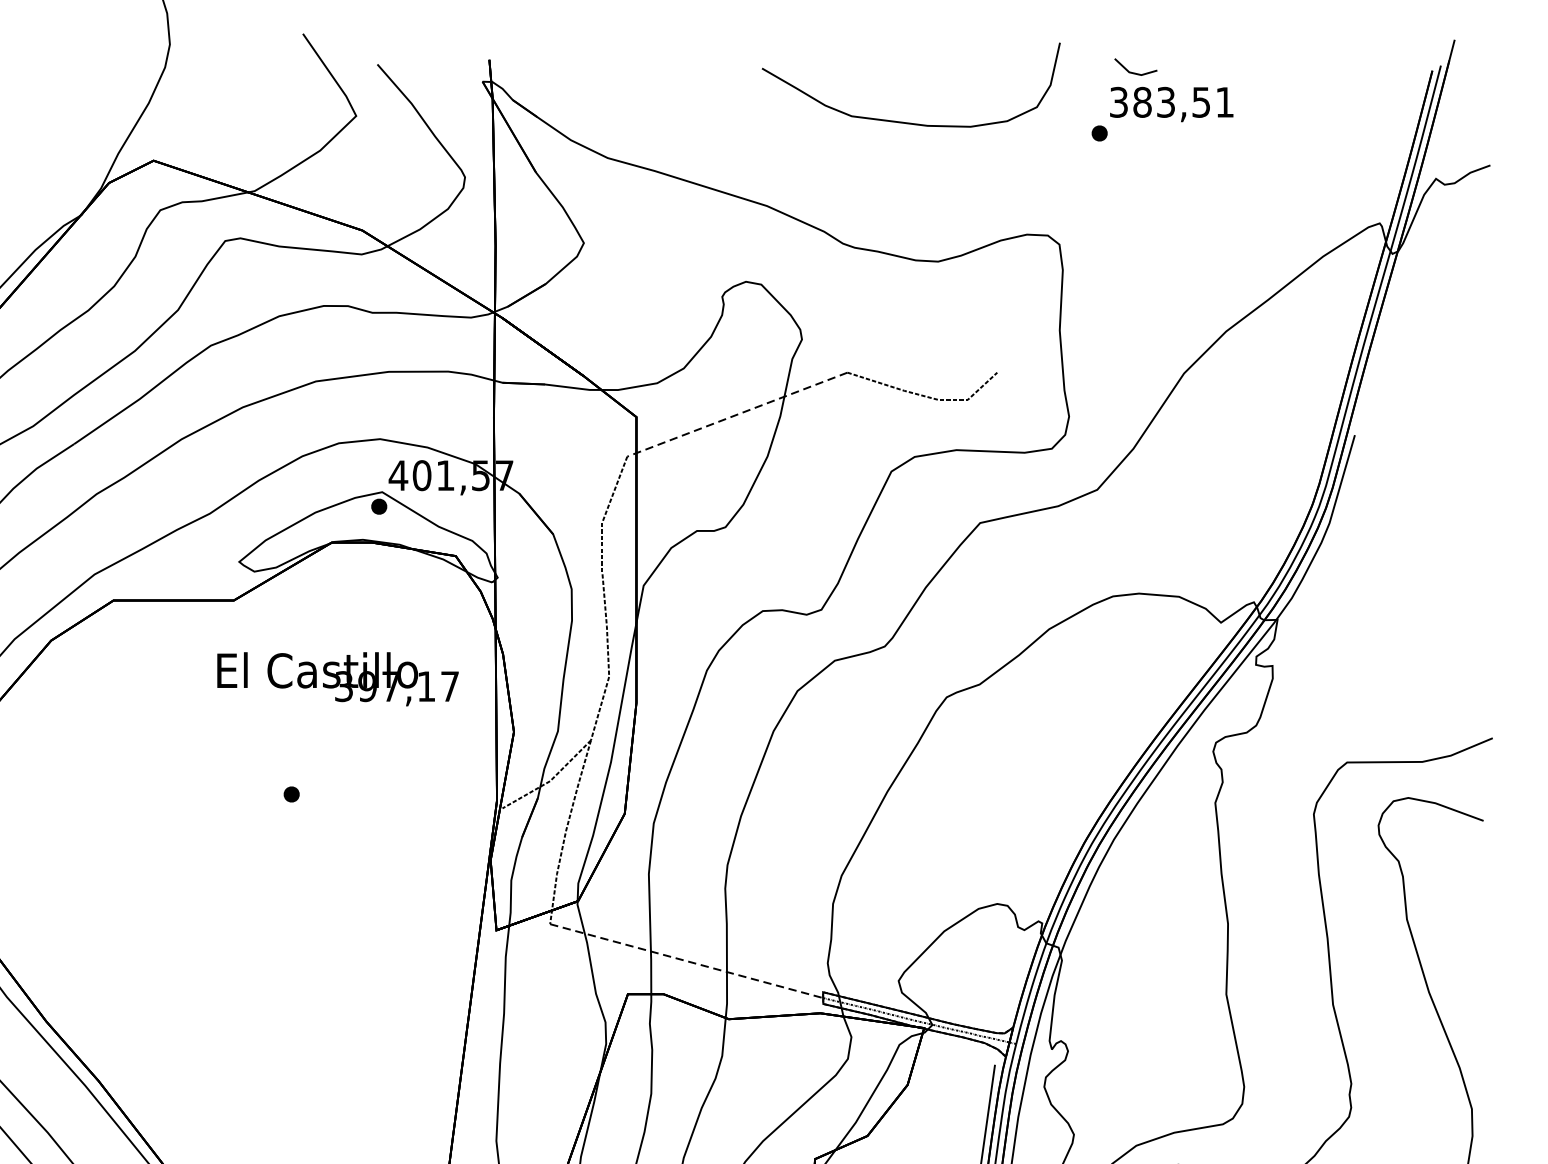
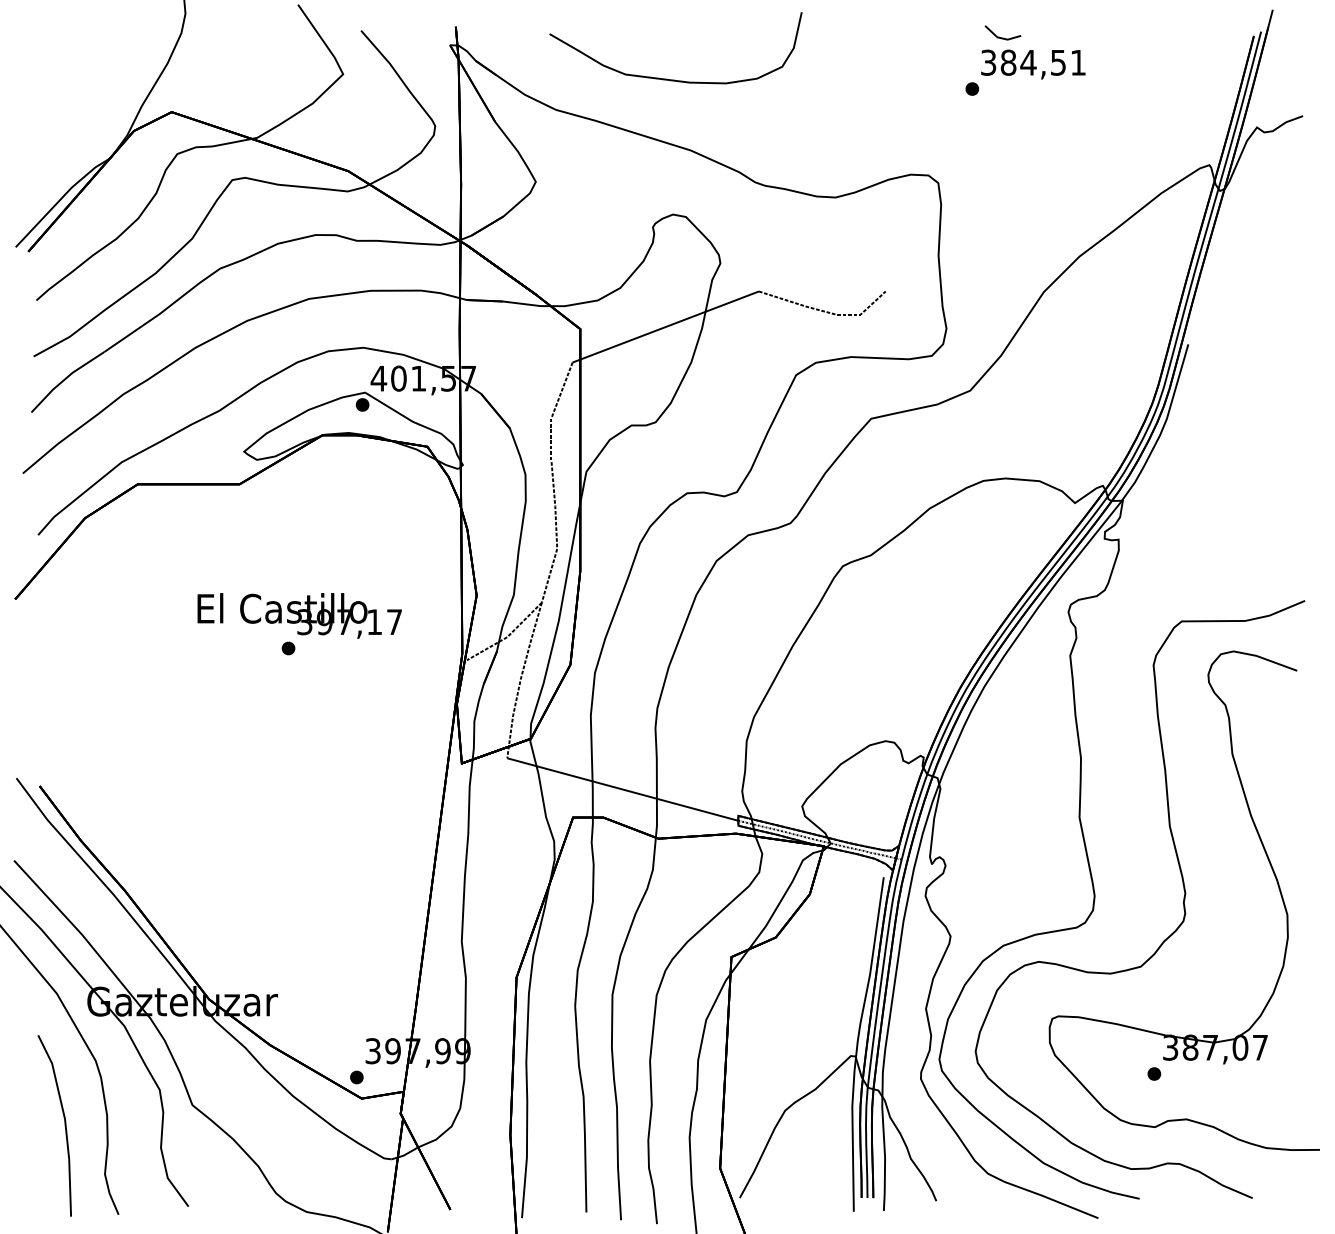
text: (1166, 102) -> (1028, 62), 383,51 -> 384,51
curve: (910, 122) -> (675, 79), moved
line: (737, 415) -> (665, 327), dashed -> solid
text: (337, 678) -> (299, 615), moved
line: (686, 961) -> (622, 789), dashed -> solid

